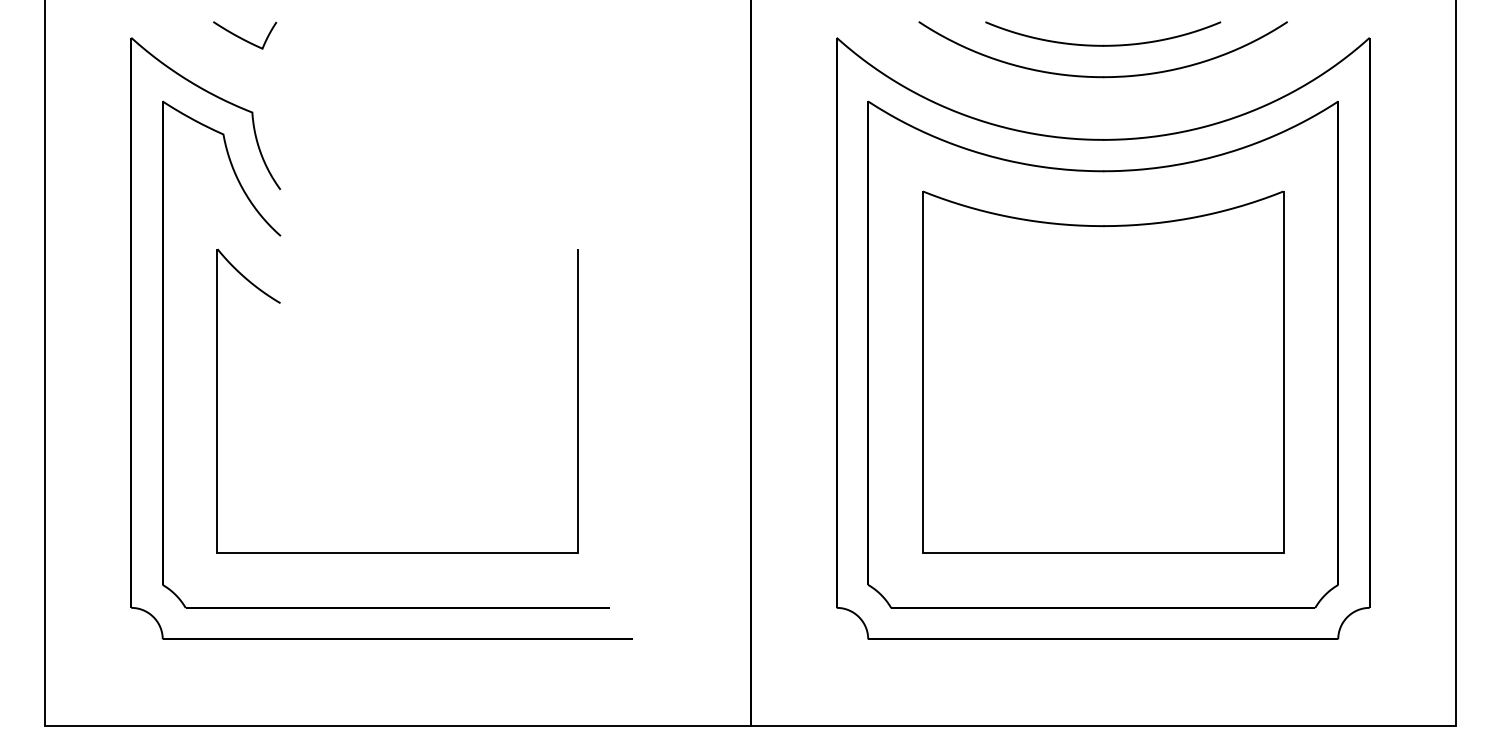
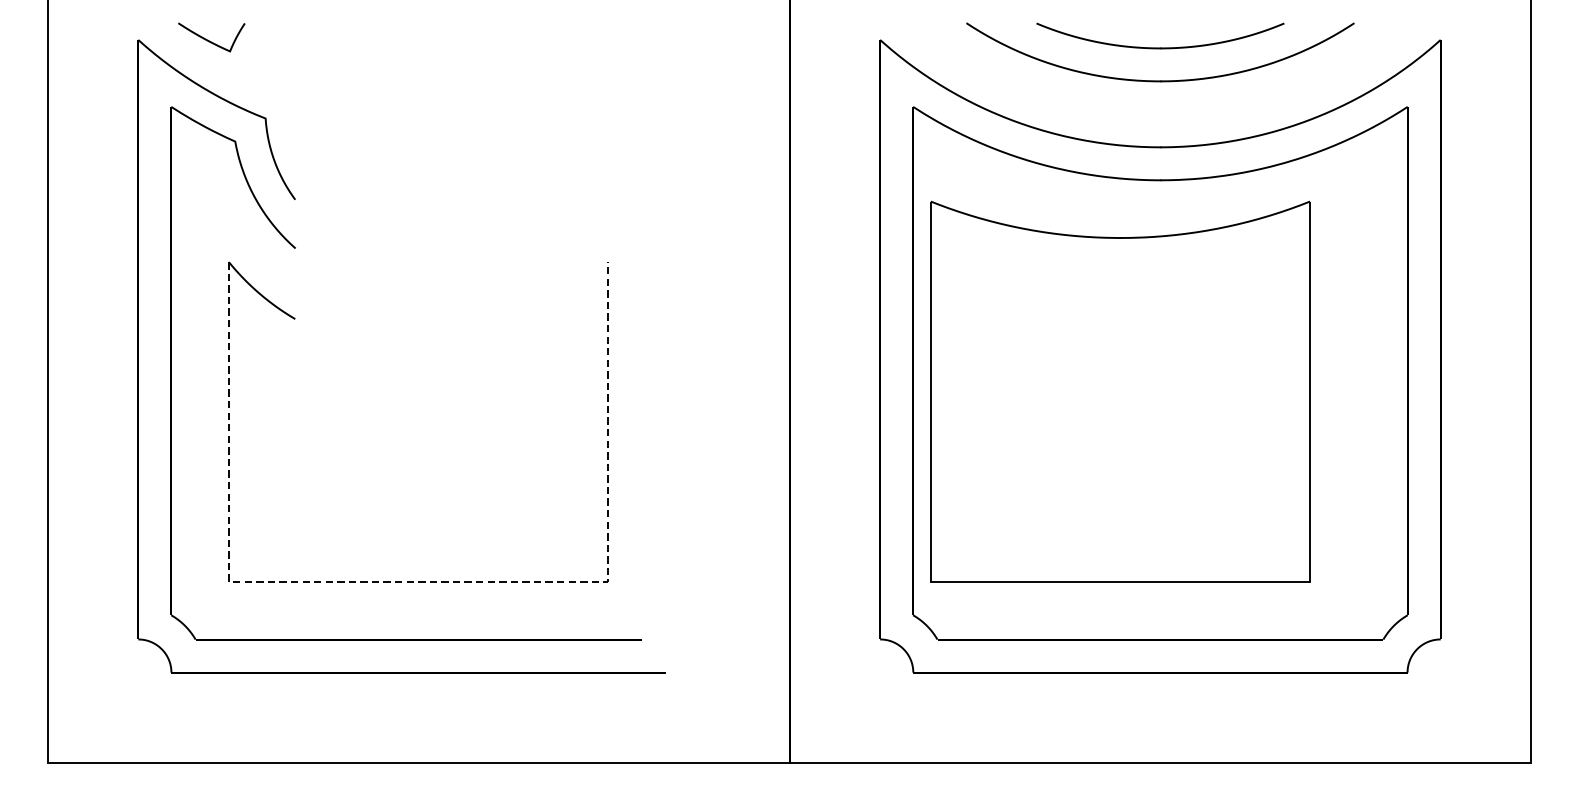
curve: (243, 38) -> (210, 40), moved
part: (1103, 371) -> (1120, 390), moved
line: (398, 553) -> (419, 582), solid -> dashed

